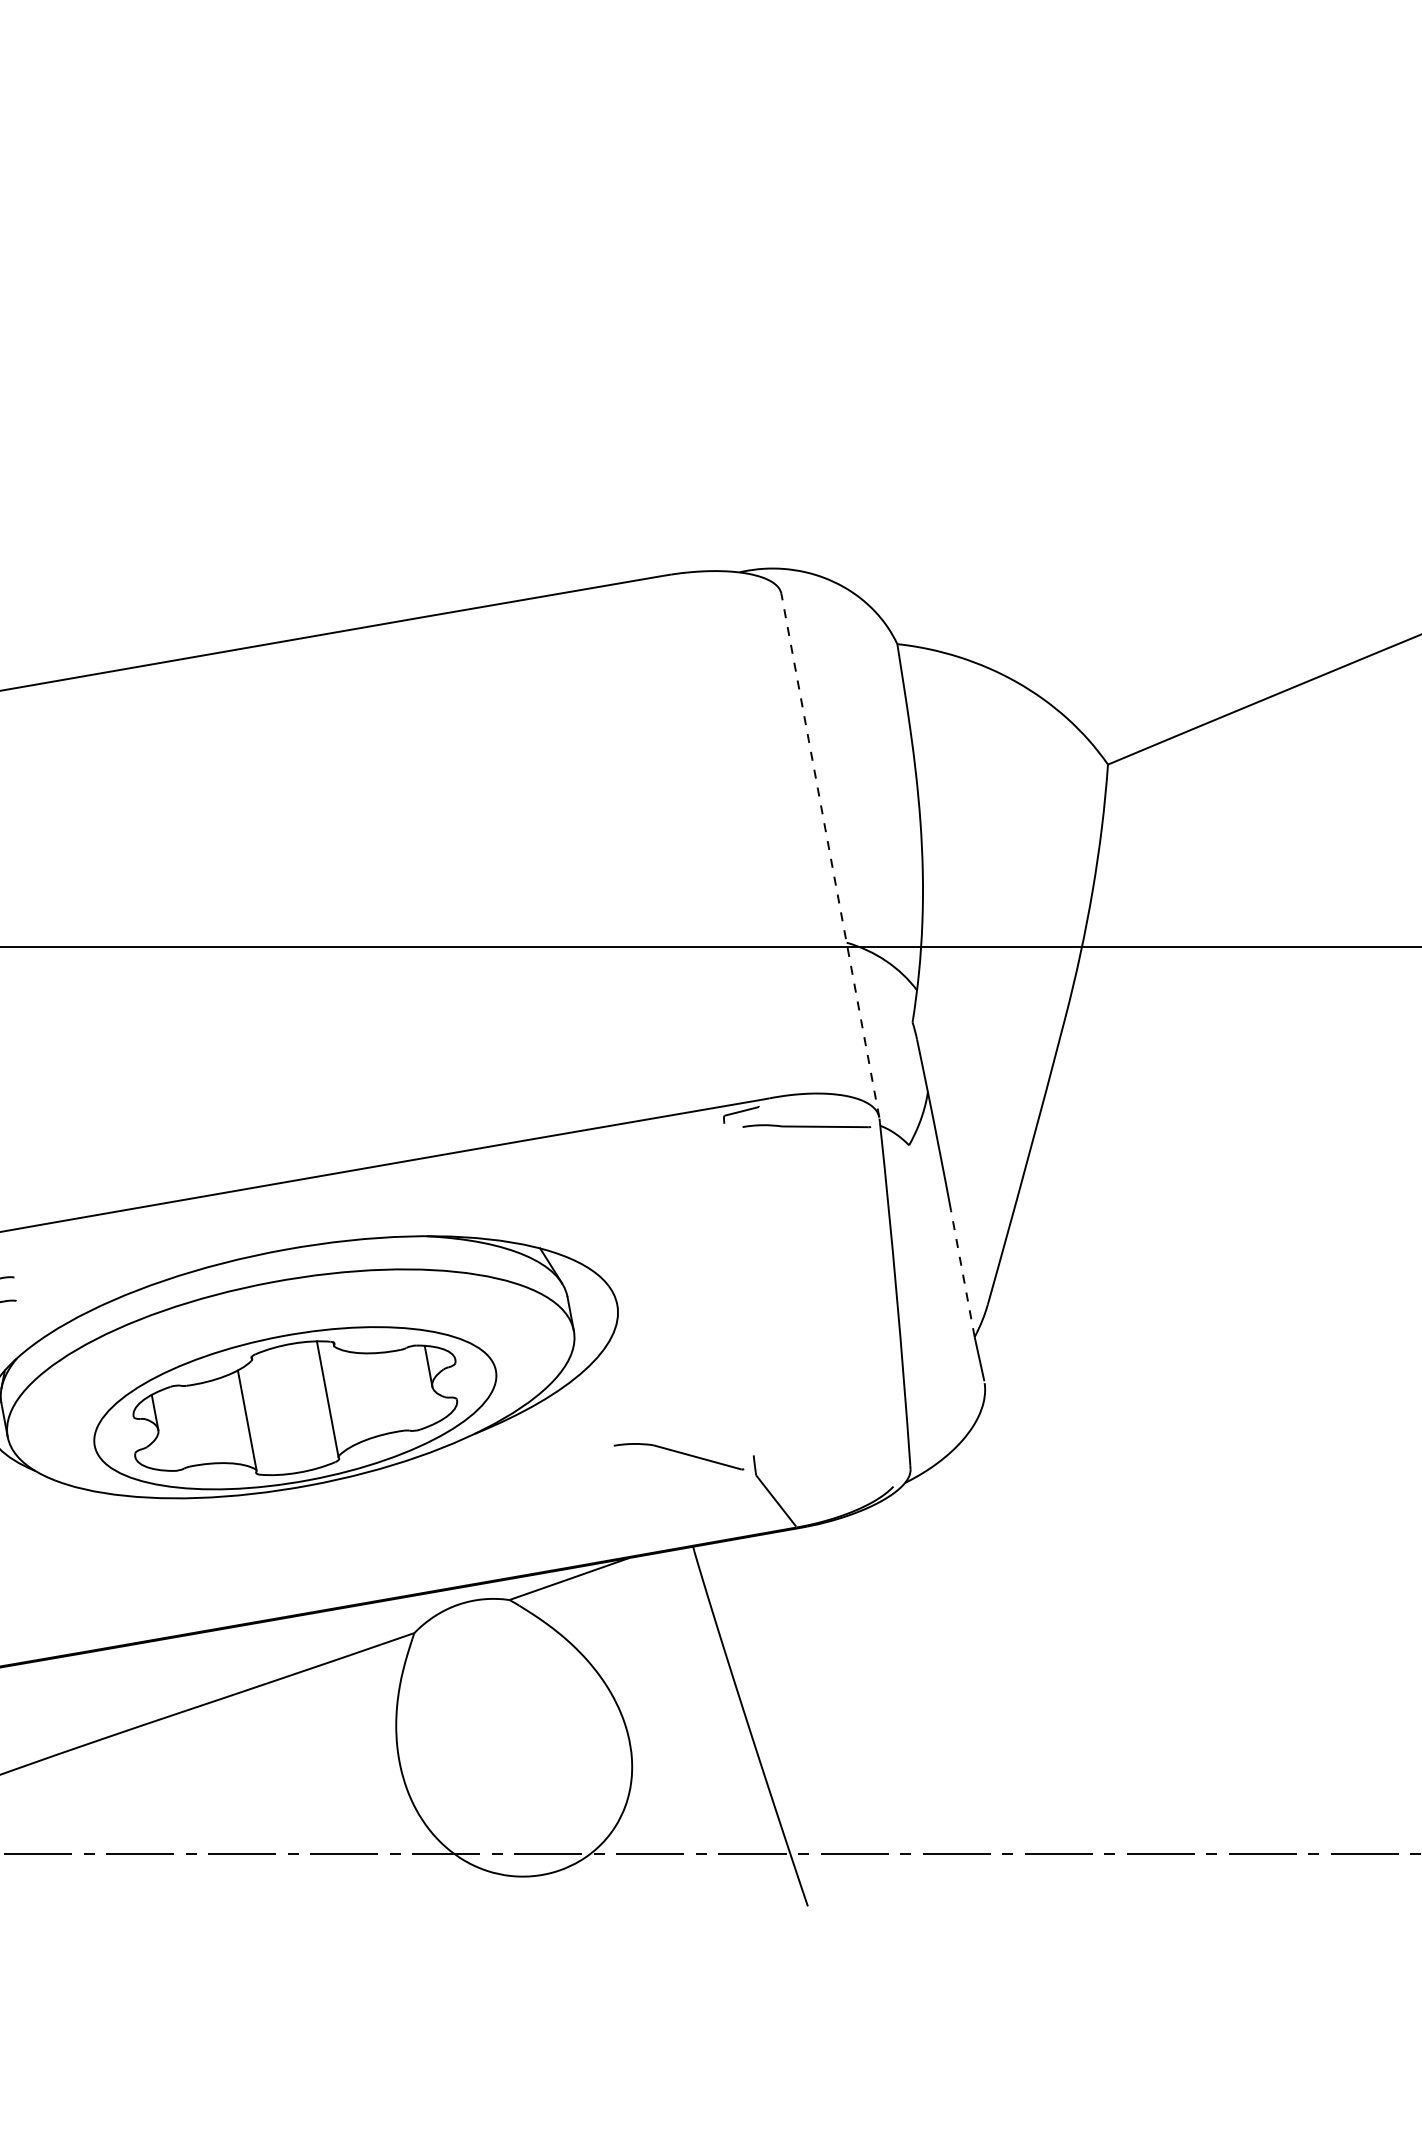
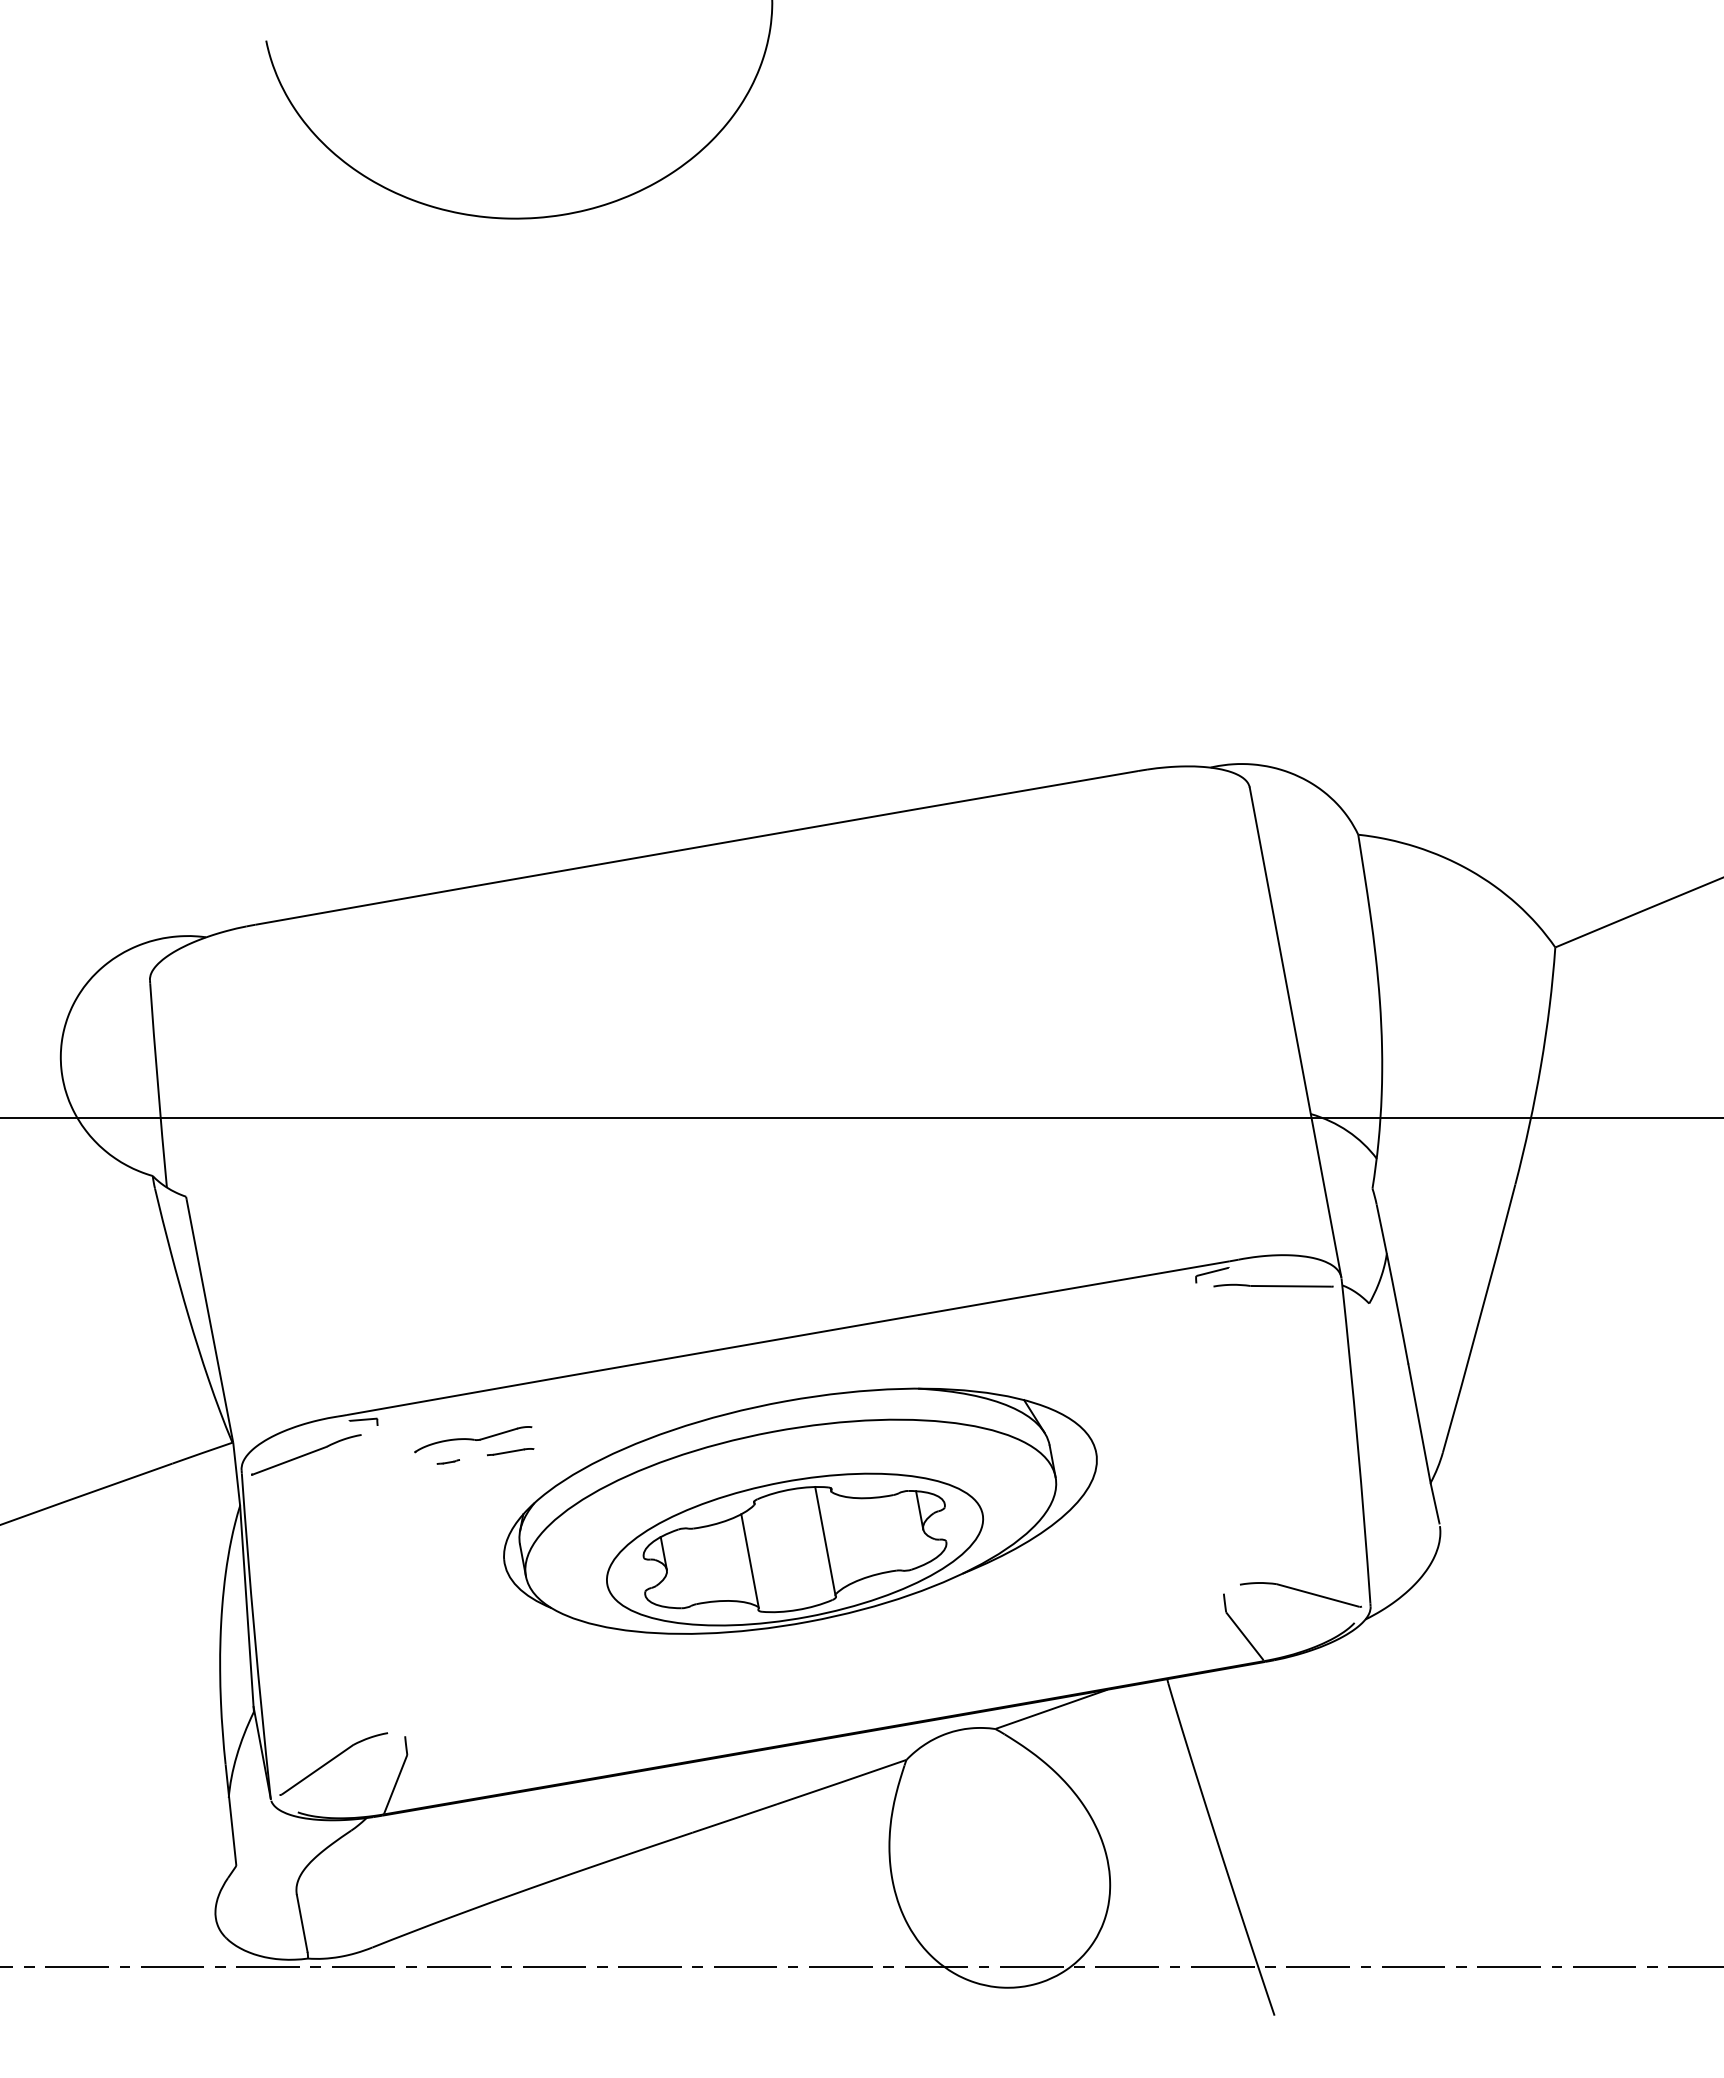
line: (830, 855) -> (1295, 1032), dashed -> solid
line: (962, 1273) -> (1419, 1423), dashed -> solid
part: (678, 1456) -> (1300, 1594), moved

